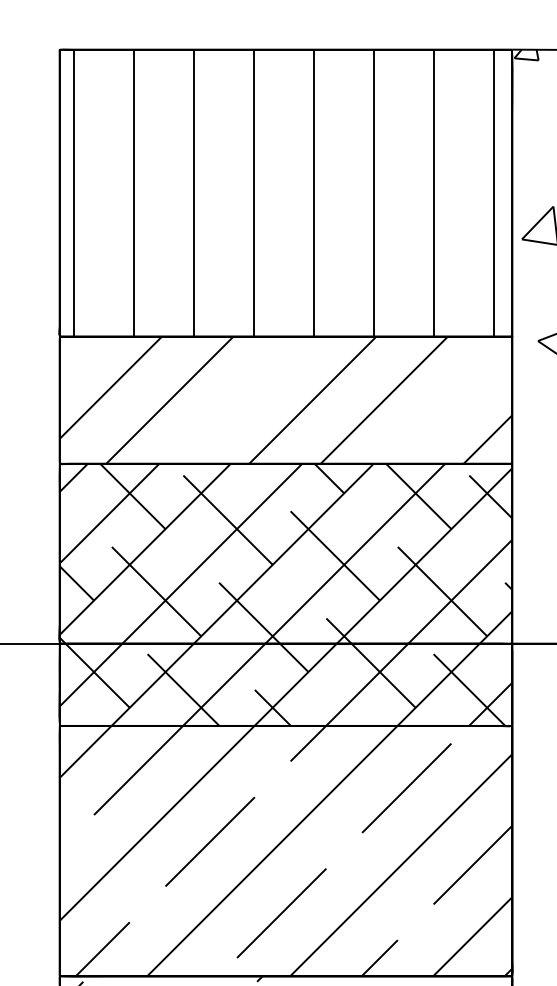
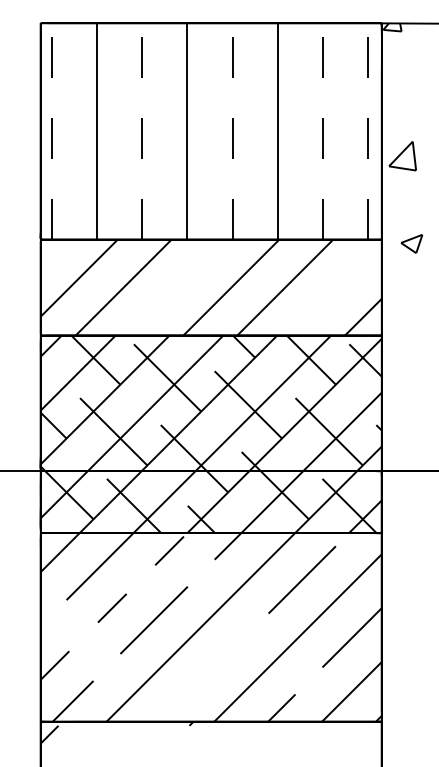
line: (74, 193) -> (51, 131), solid -> dashed
line: (194, 193) -> (142, 131), solid -> dashed
line: (314, 193) -> (232, 131), solid -> dashed
line: (434, 193) -> (323, 131), solid -> dashed
line: (494, 193) -> (368, 131), solid -> dashed
line: (157, 823) -> (114, 606), solid -> dashed
line: (281, 913) -> (207, 674), removed

